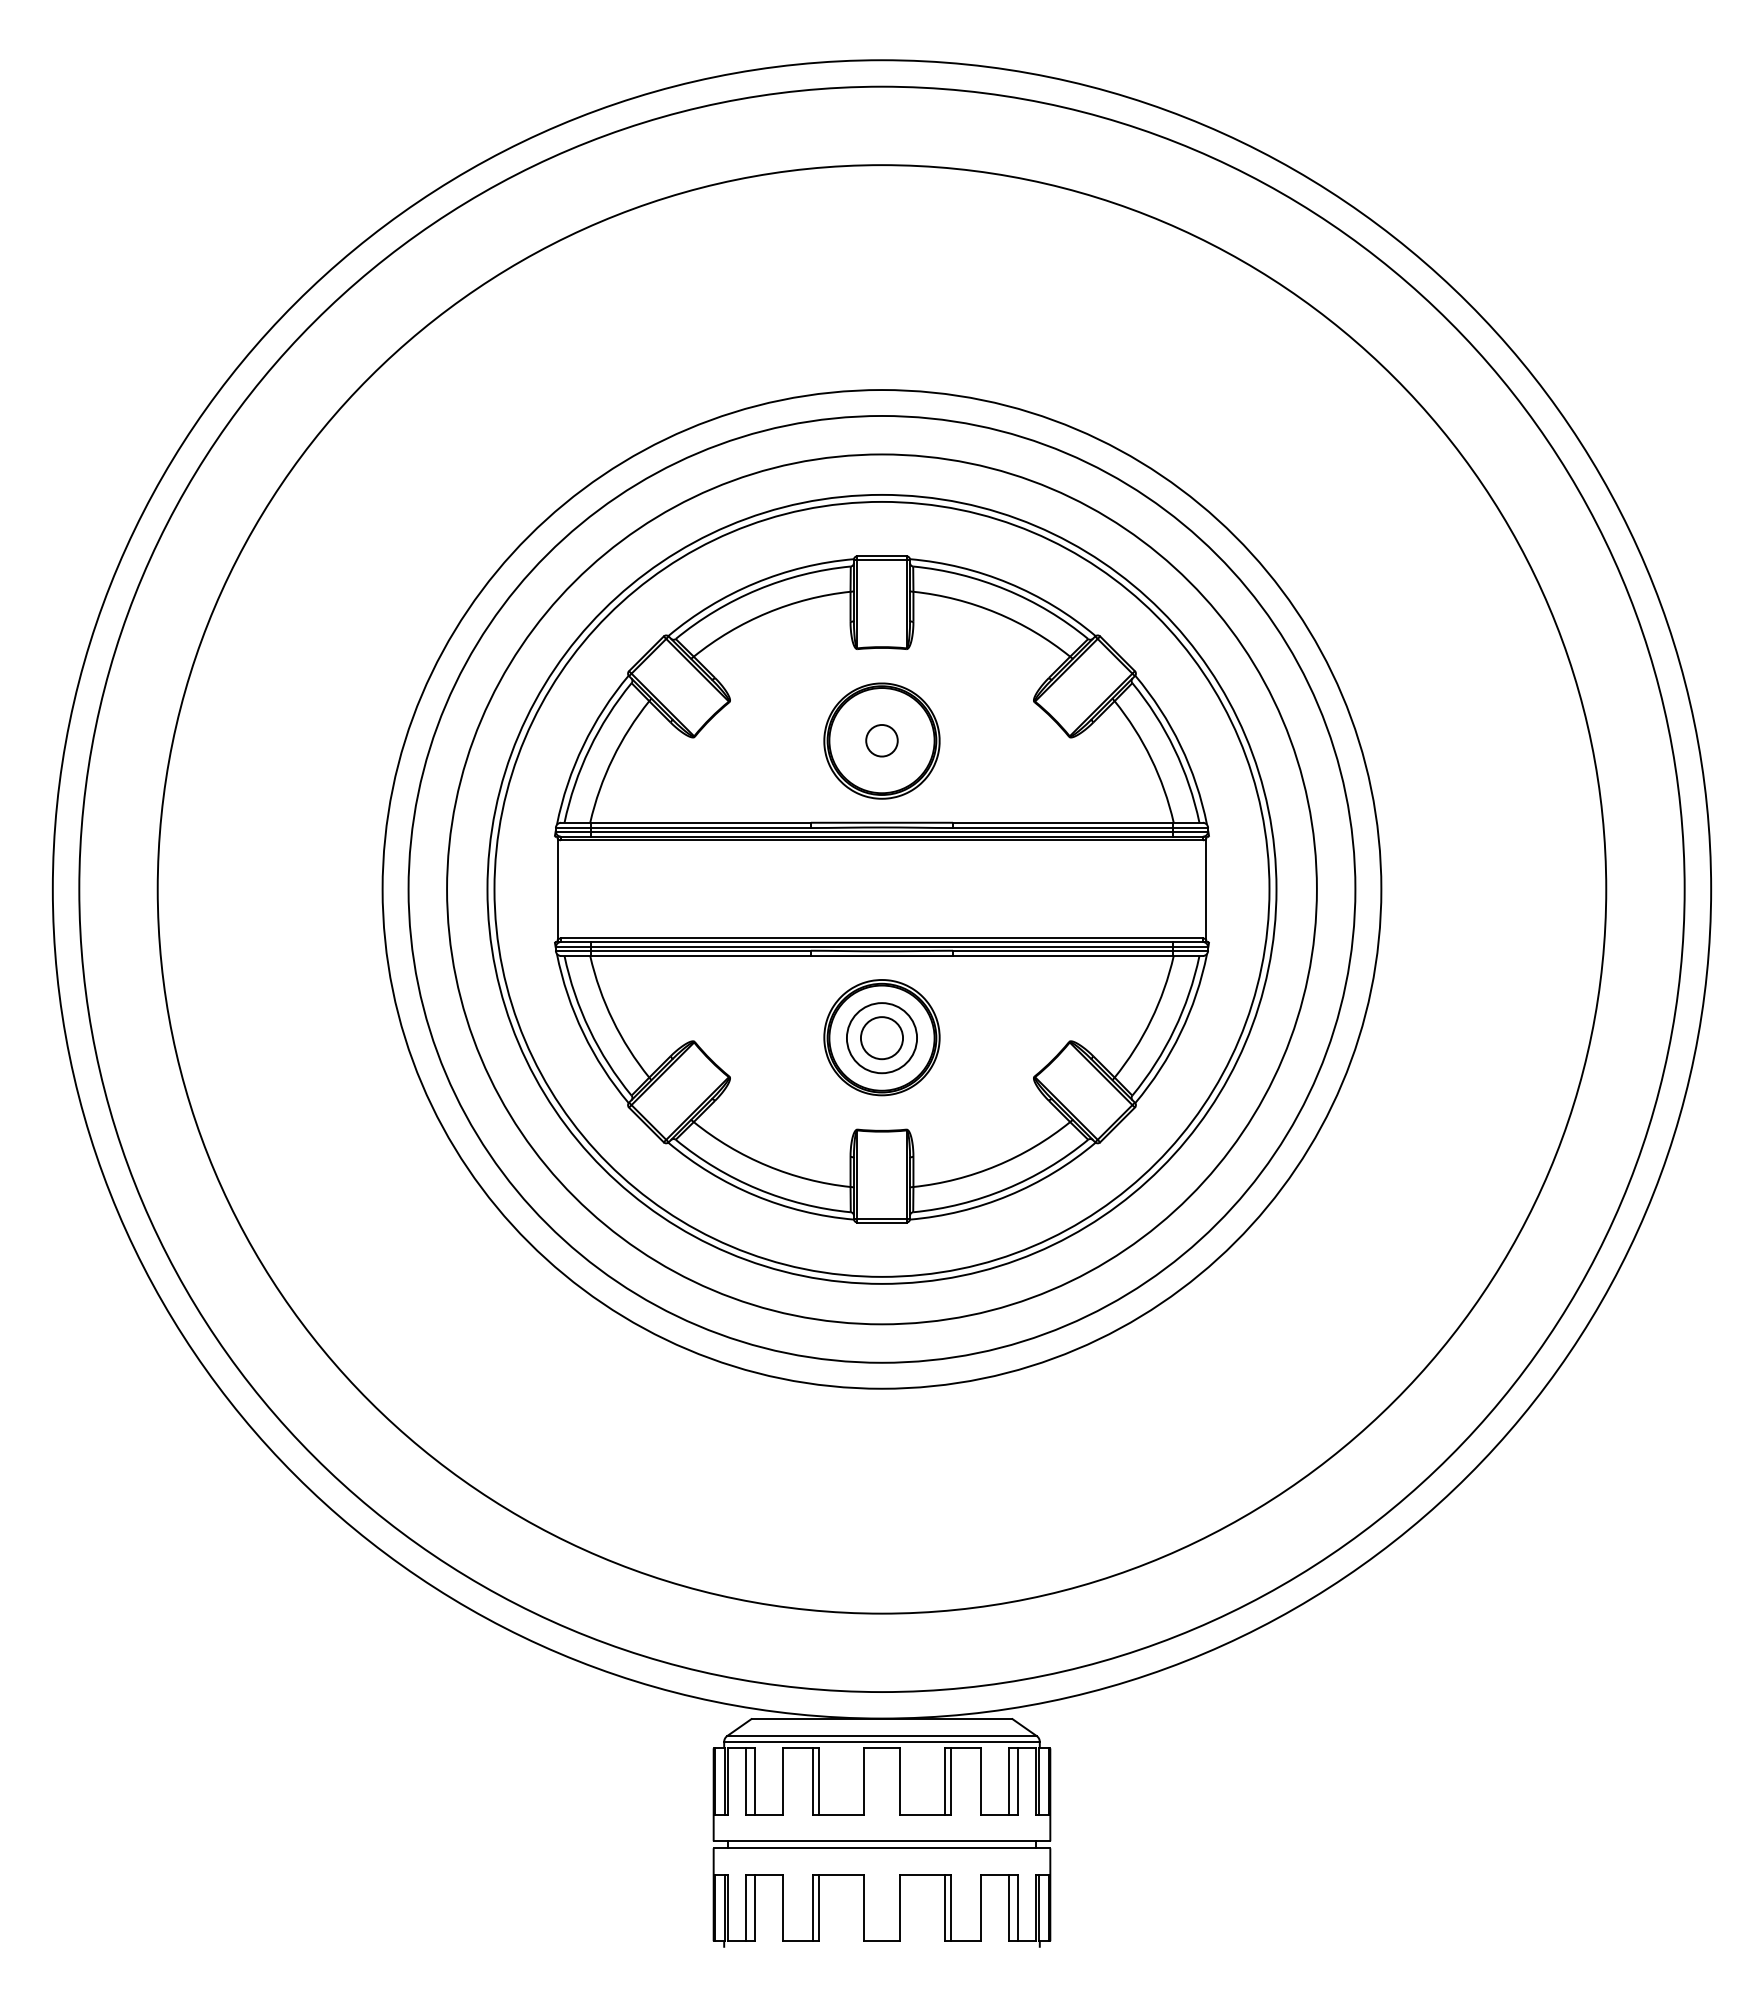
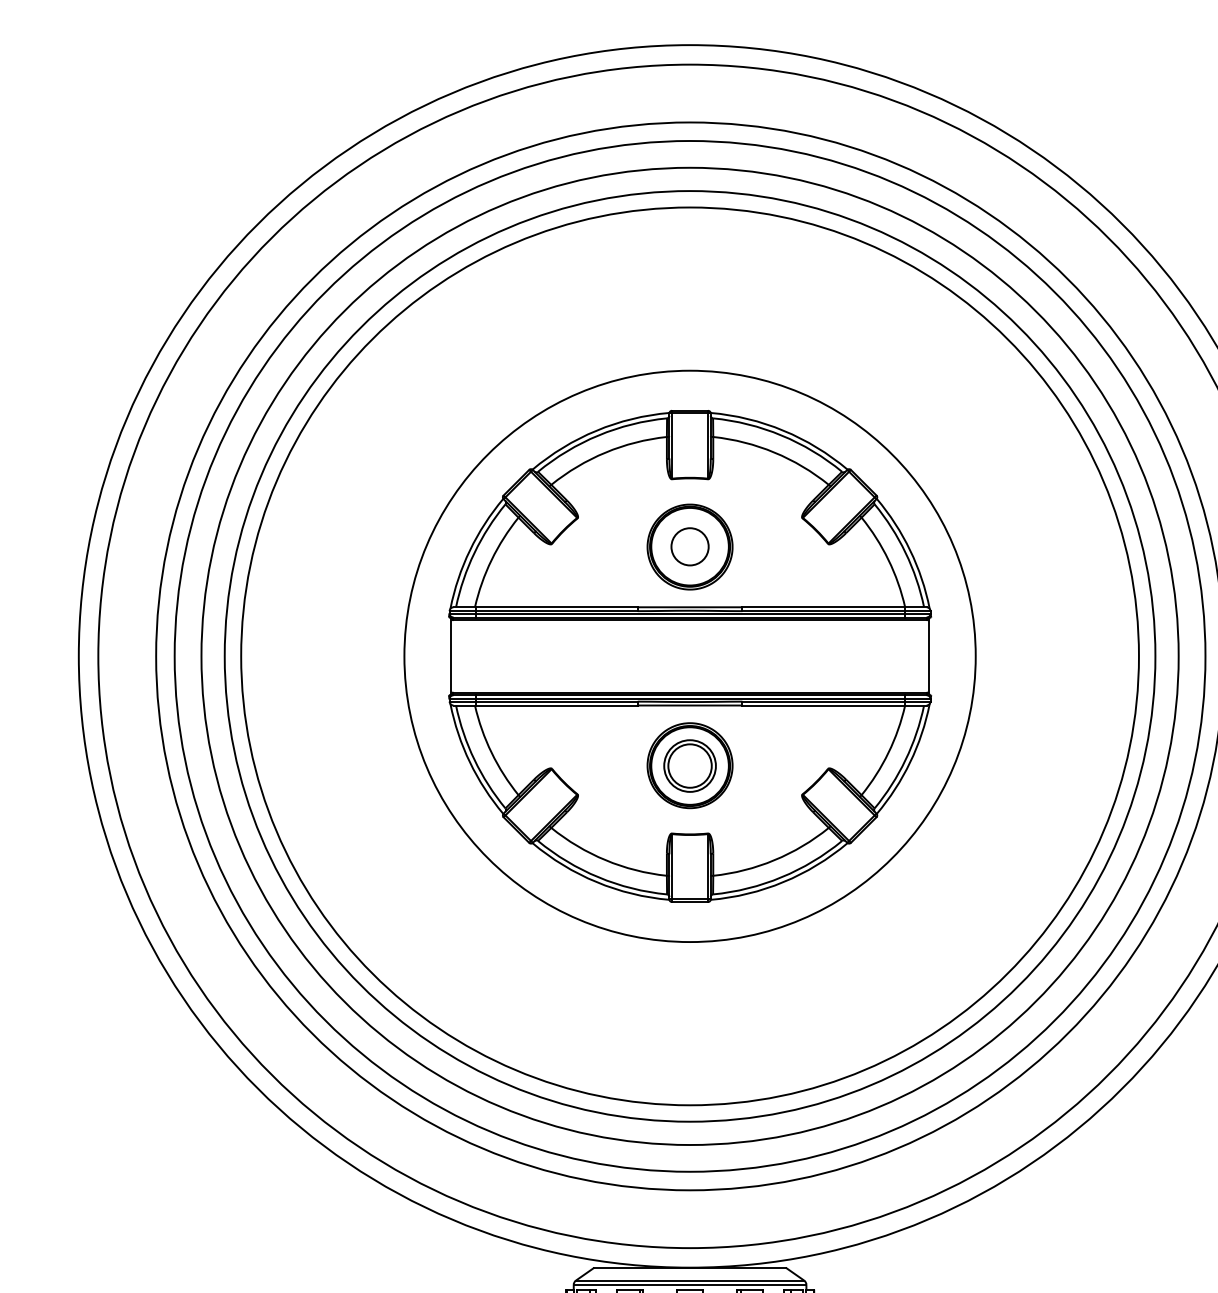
circle: (881, 740) -> (689, 546), size x1.6
circle: (881, 888) -> (689, 655), size x1.4
circle: (881, 888) -> (689, 655), size x1.6
circle: (881, 889) -> (689, 656), size x1.4
circle: (881, 889) -> (689, 656), size x1.4
circle: (881, 1038) -> (689, 766), size x1.4

